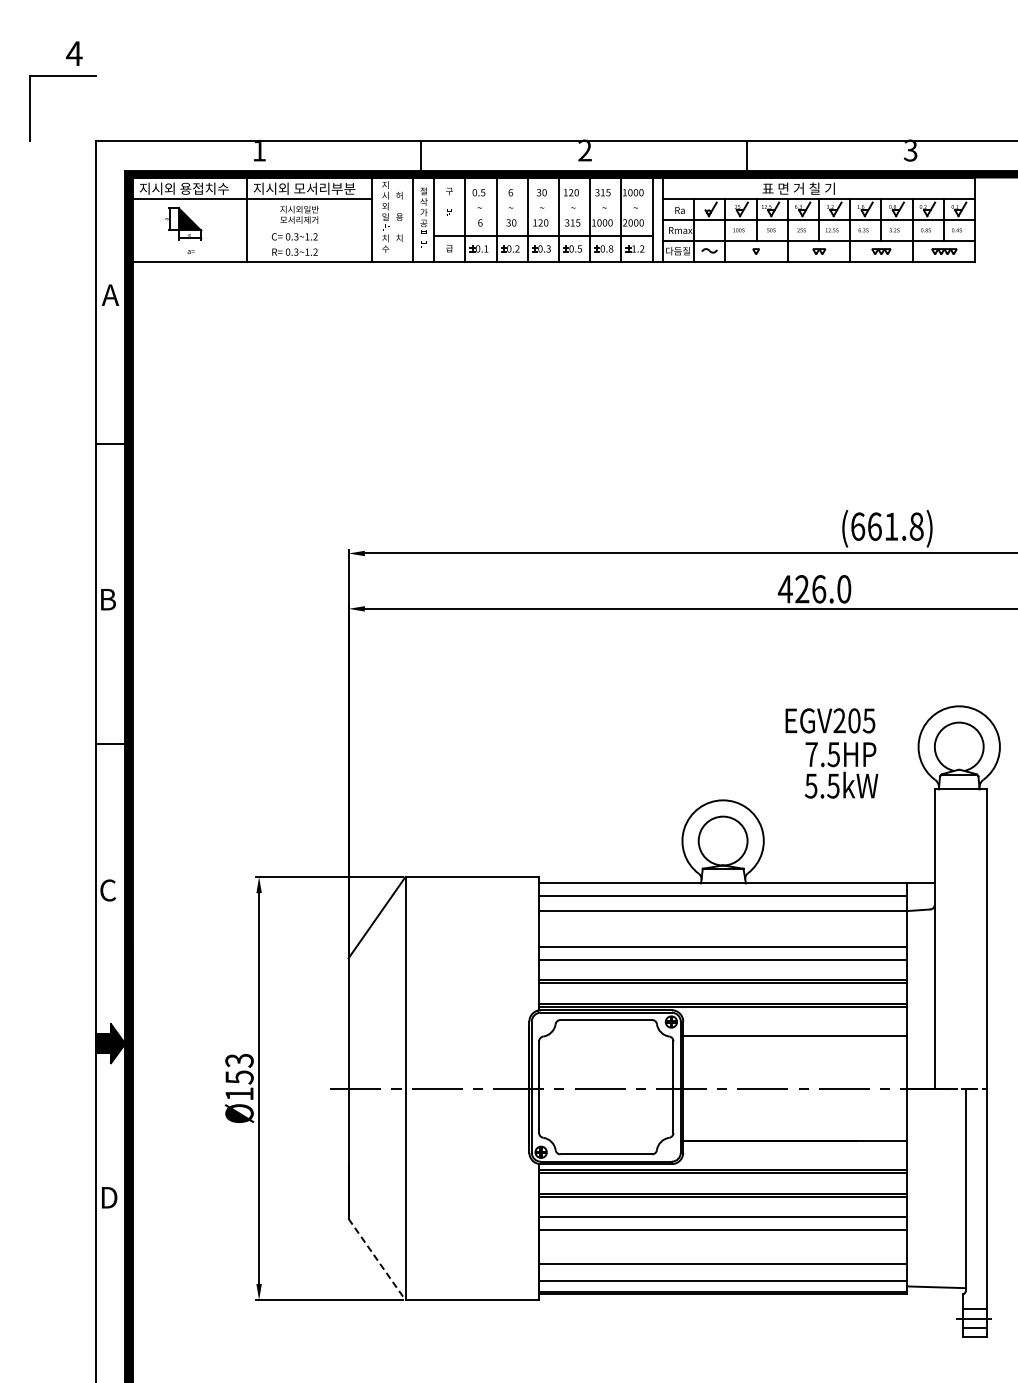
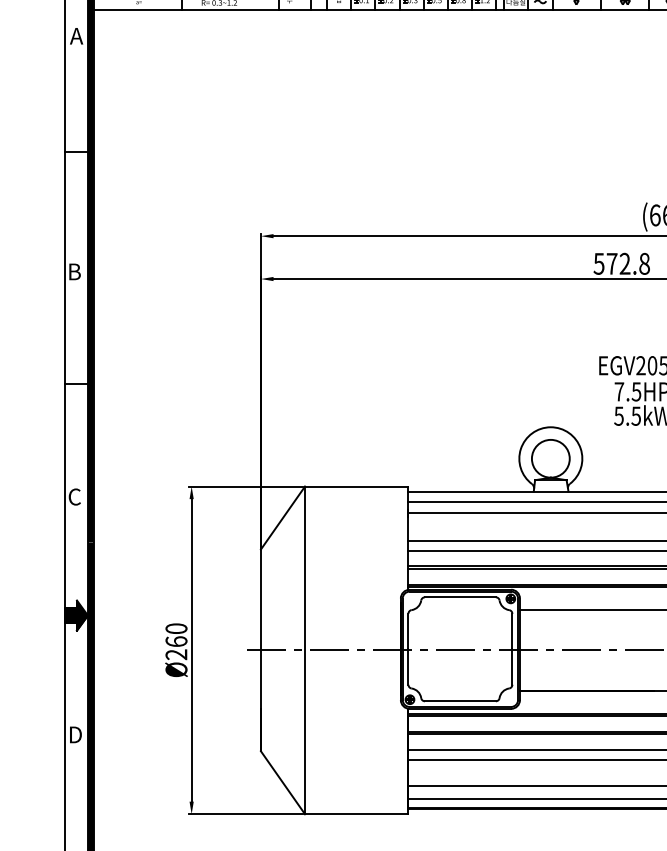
text: (814, 589) -> (621, 264), 426.0 -> 572.8
text: (239, 1077) -> (176, 641), Ø153 -> Ø260
line: (377, 1259) -> (283, 782), dashed -> solid

